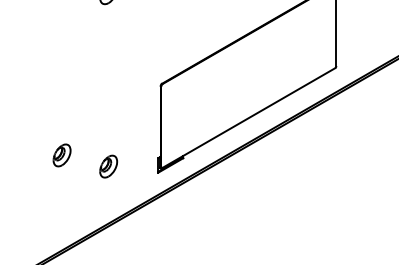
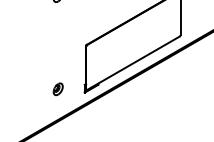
part: (60, 155) -> (32, 83), removed

